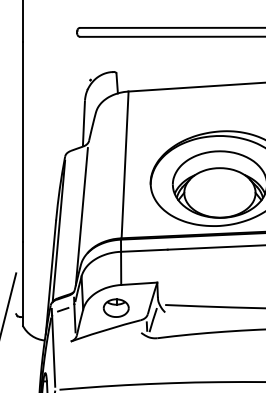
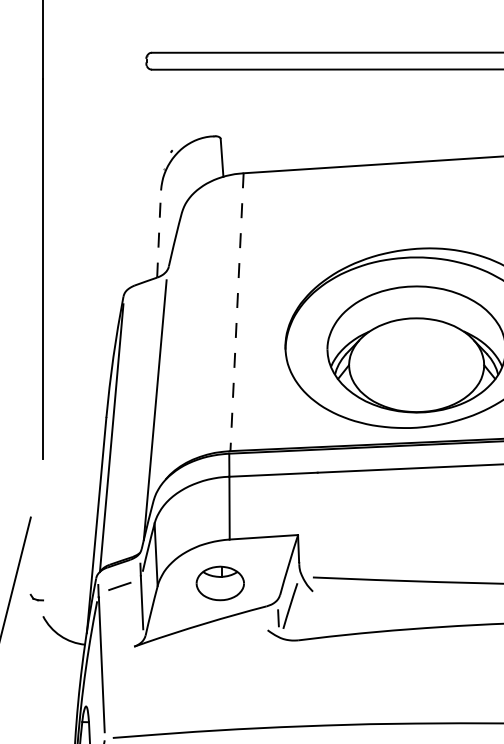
line: (83, 123) -> (158, 233), solid -> dashed
line: (125, 165) -> (237, 313), solid -> dashed
line: (22, 283) -> (42, 536), removed

